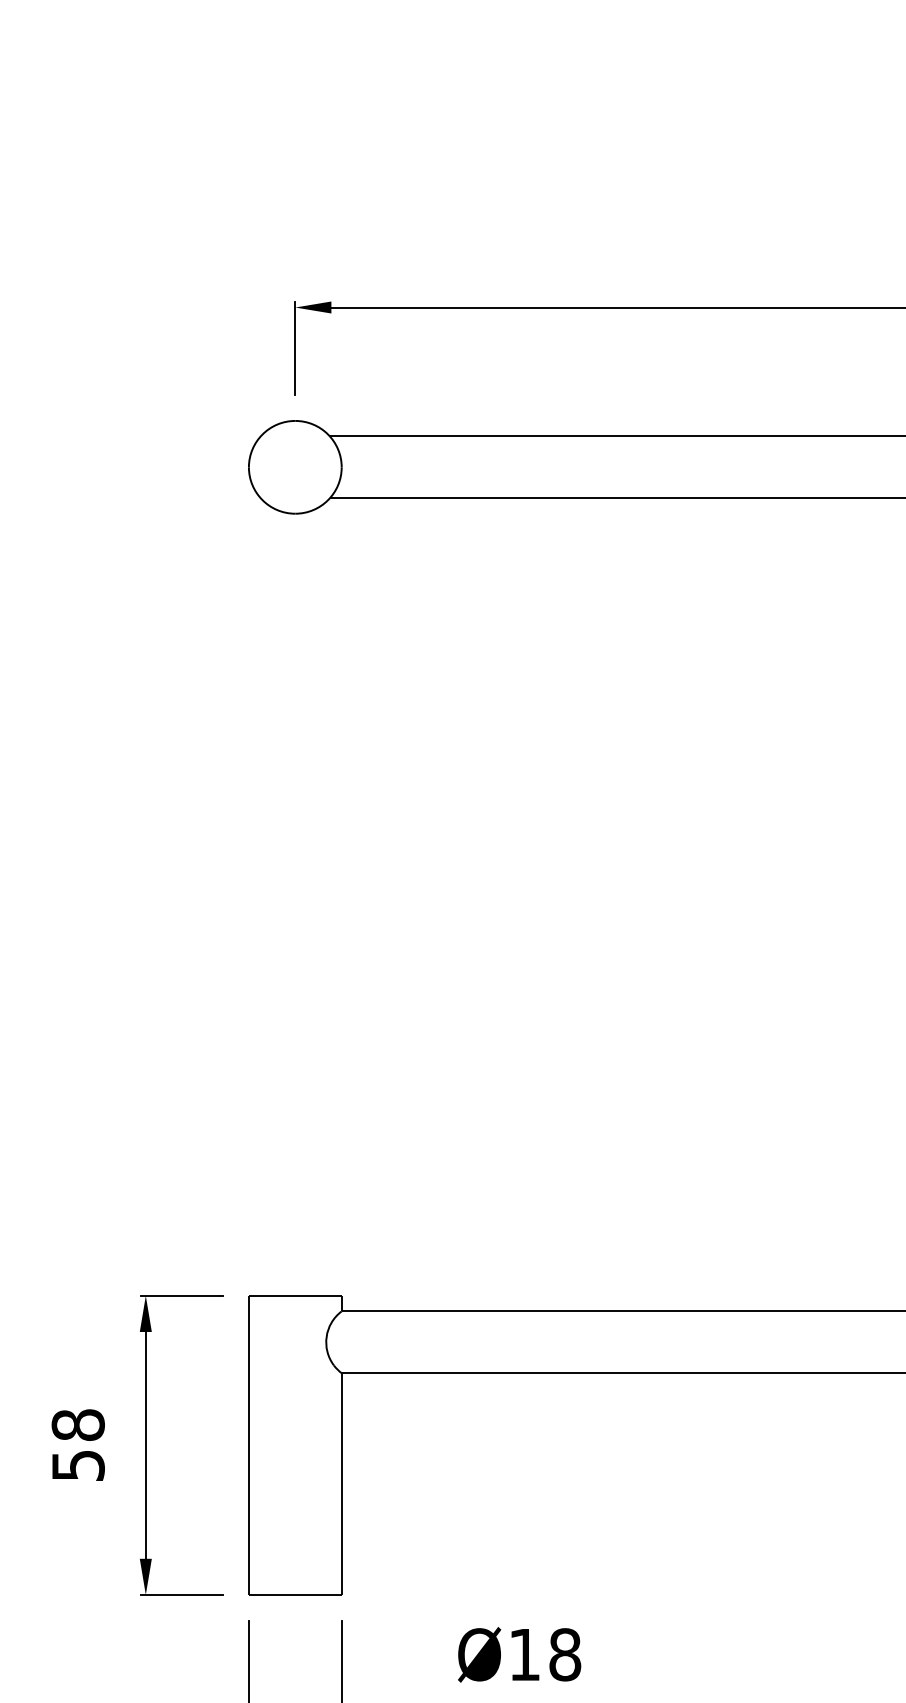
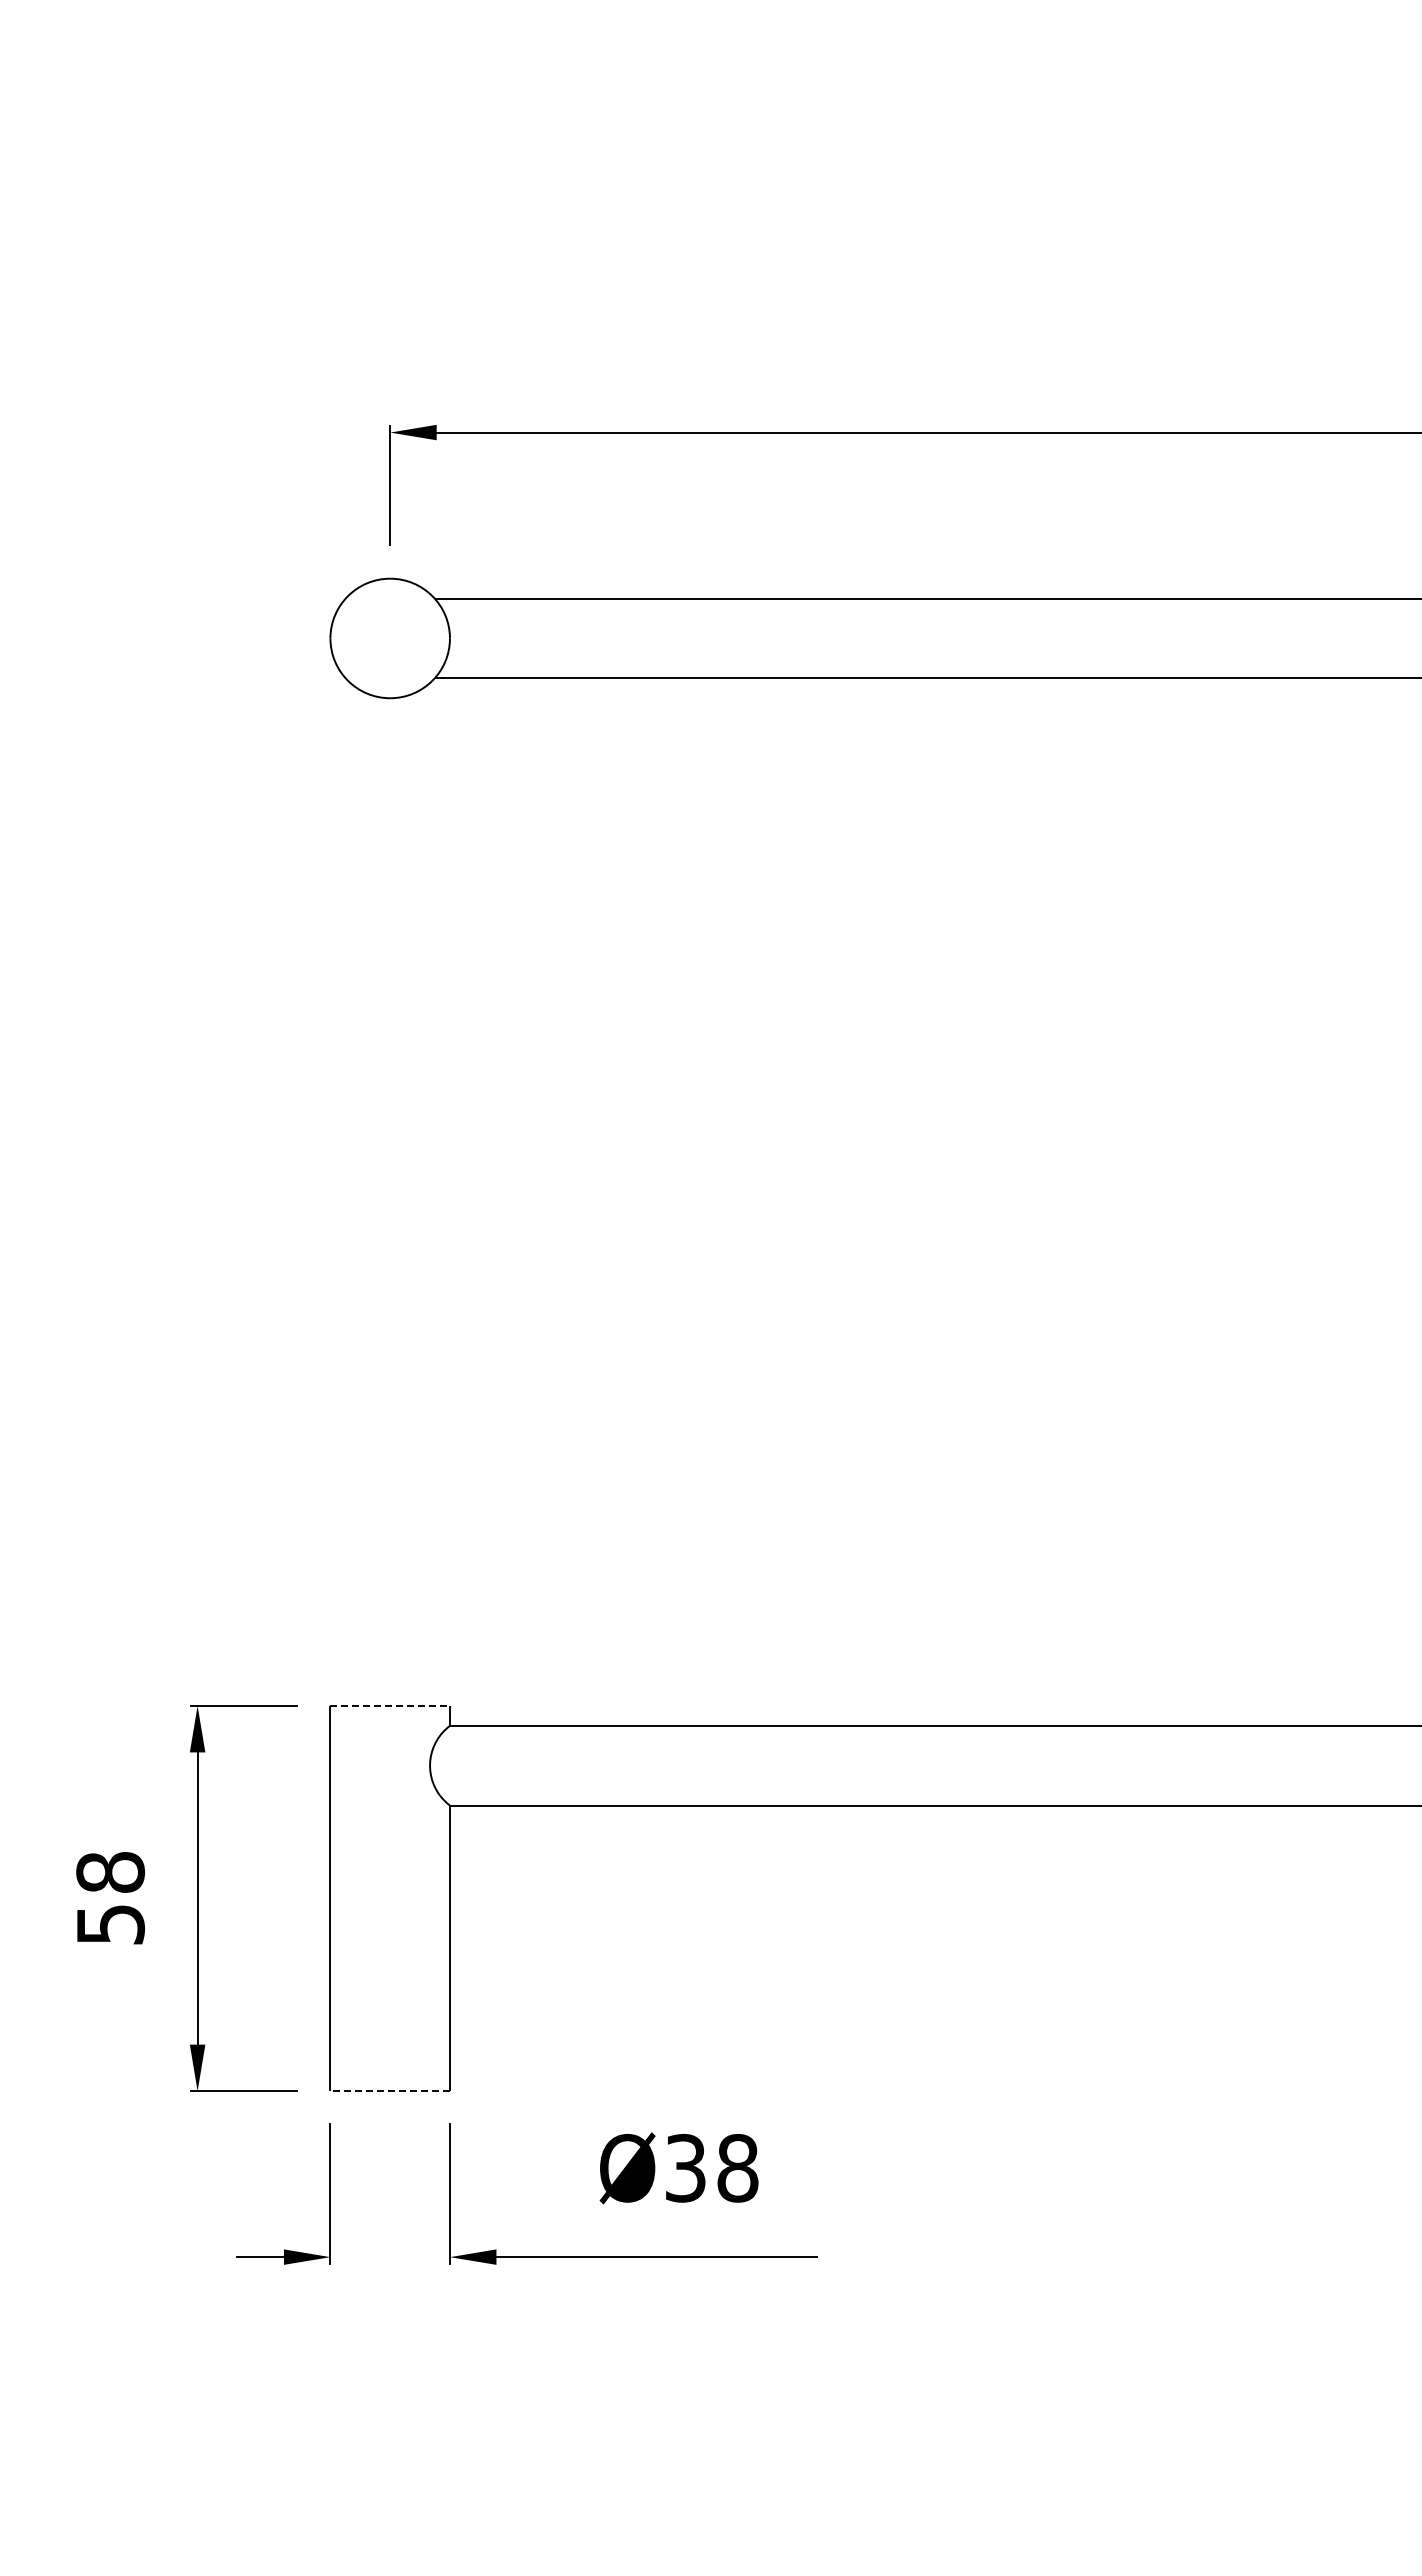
line: (295, 1295) -> (390, 1705), solid -> dashed
line: (295, 1595) -> (390, 2091), solid -> dashed
text: (524, 1654) -> (685, 2168), Ø18 -> Ø38

